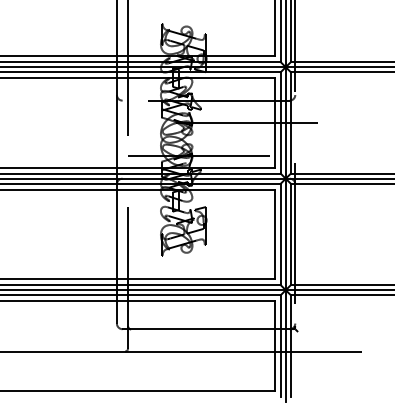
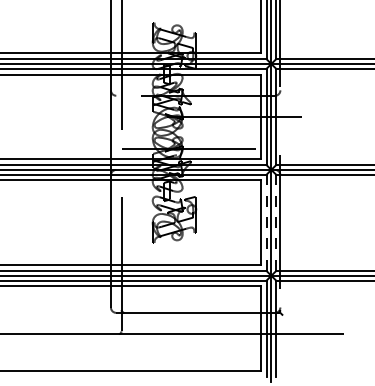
line: (280, 234) -> (266, 222), solid -> dashed
line: (290, 234) -> (275, 222), solid -> dashed

